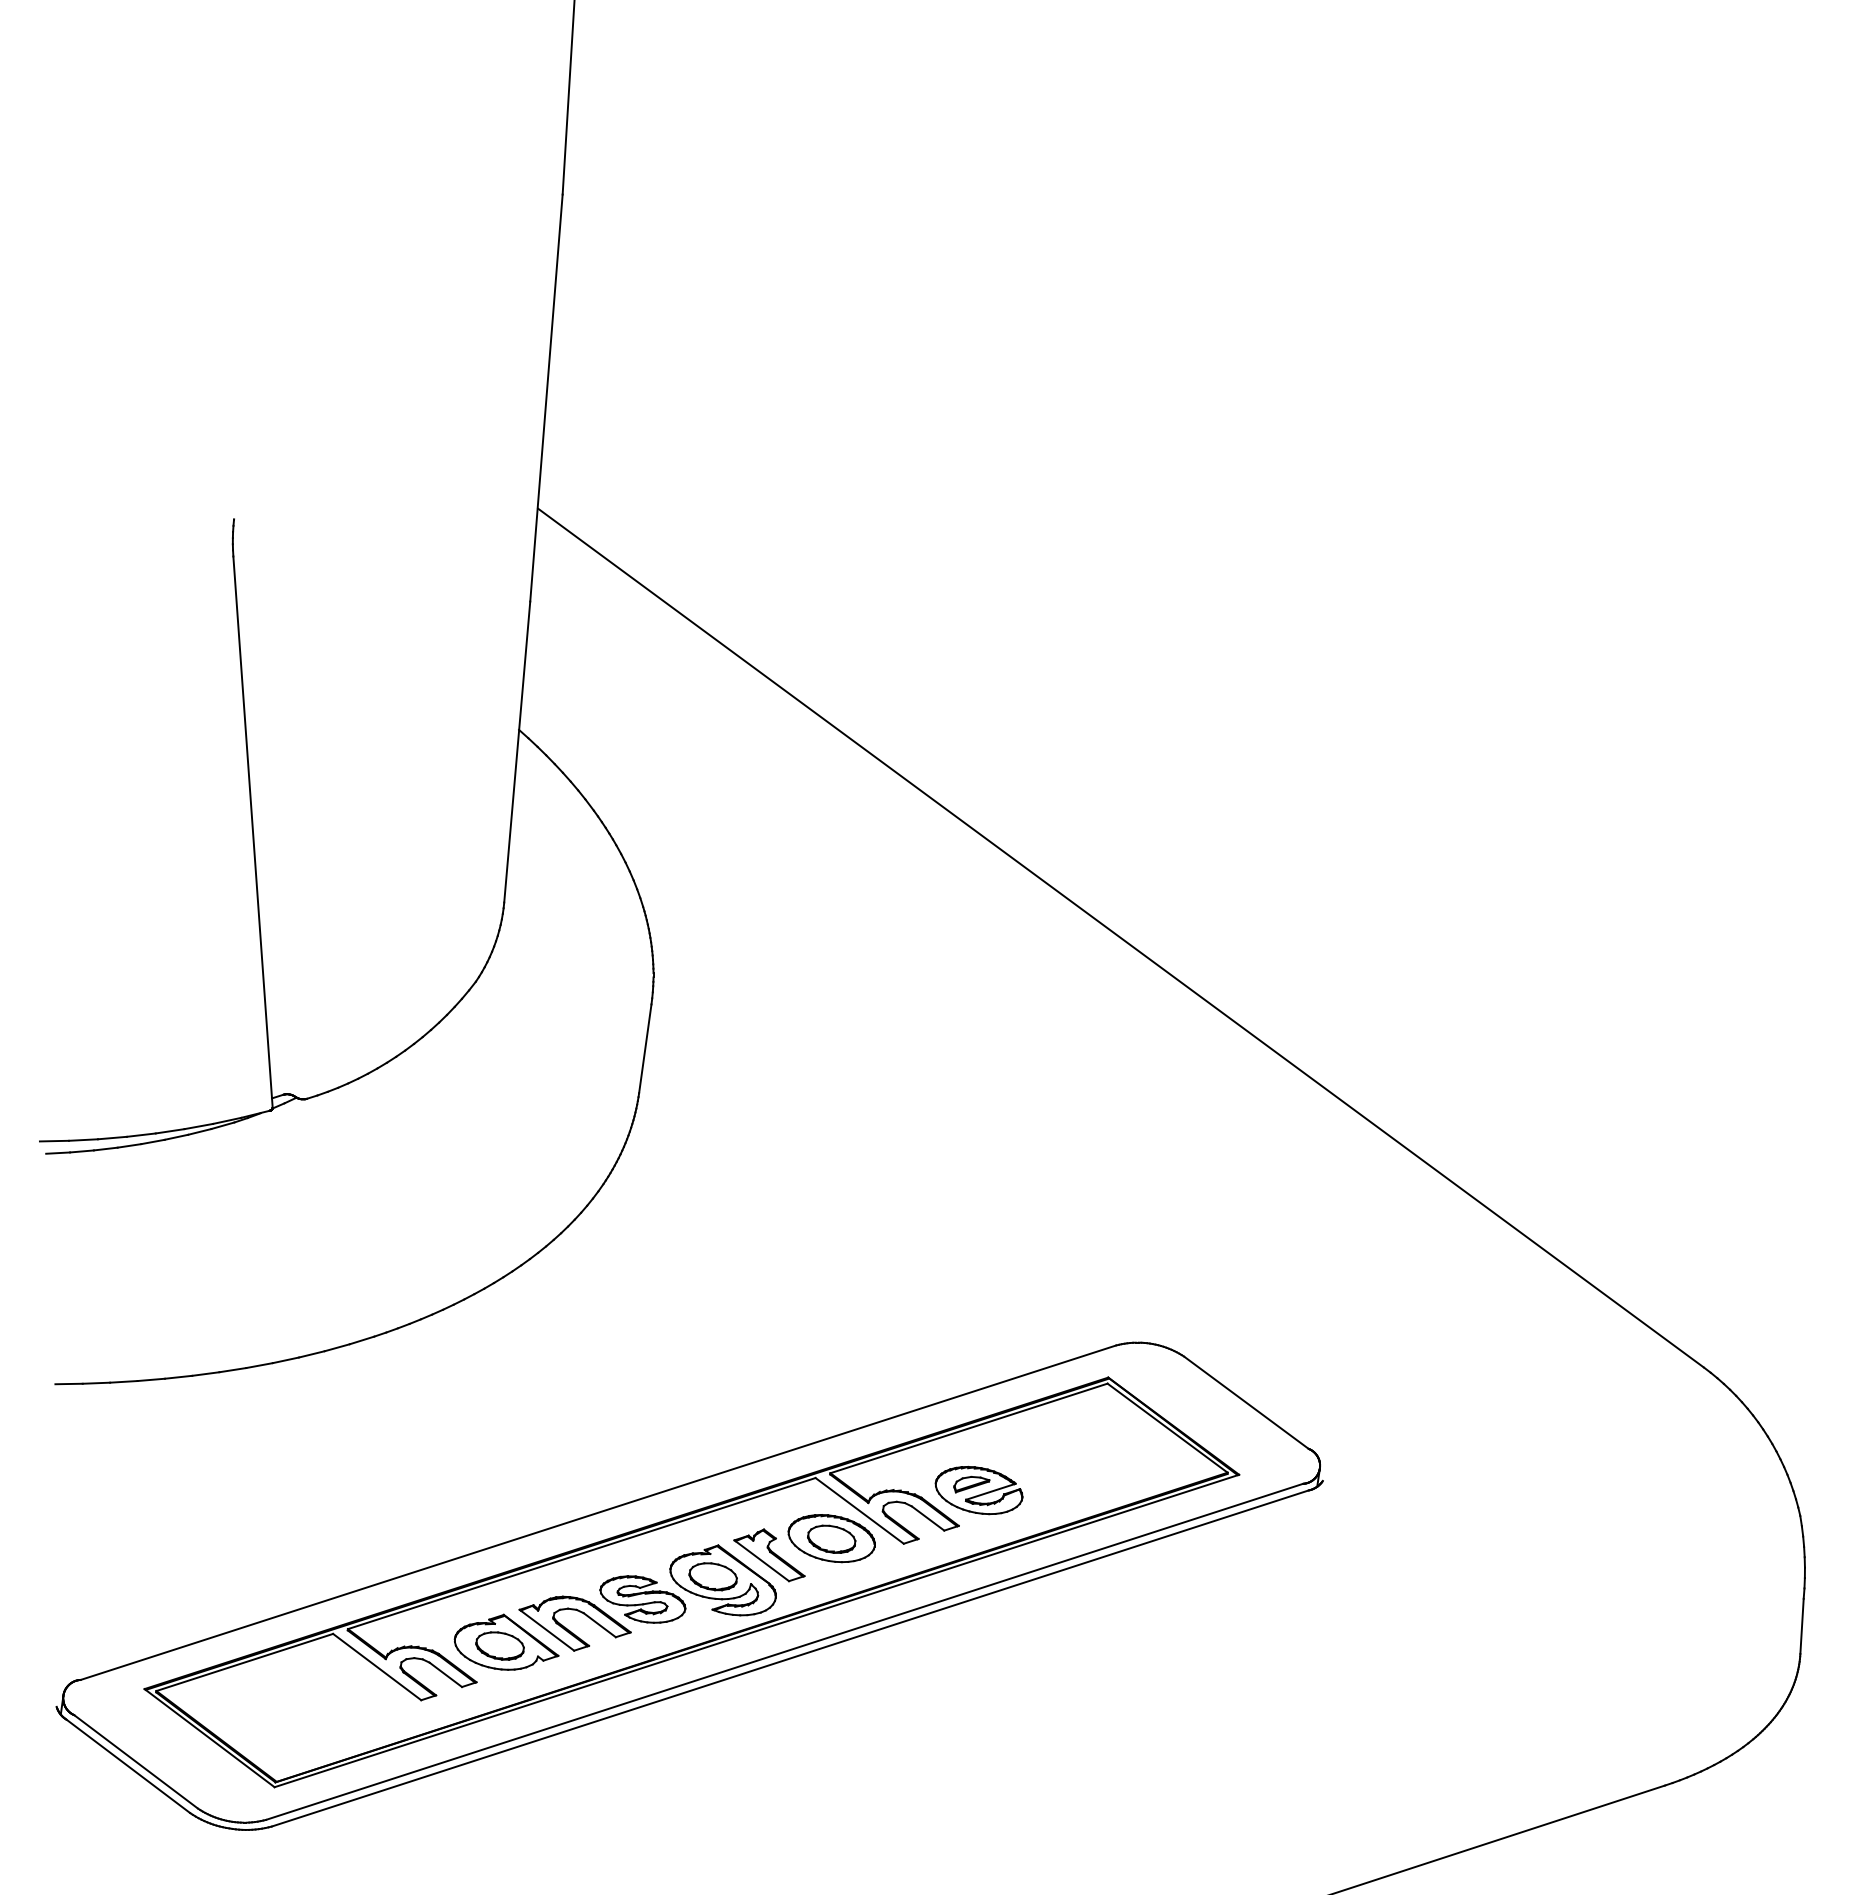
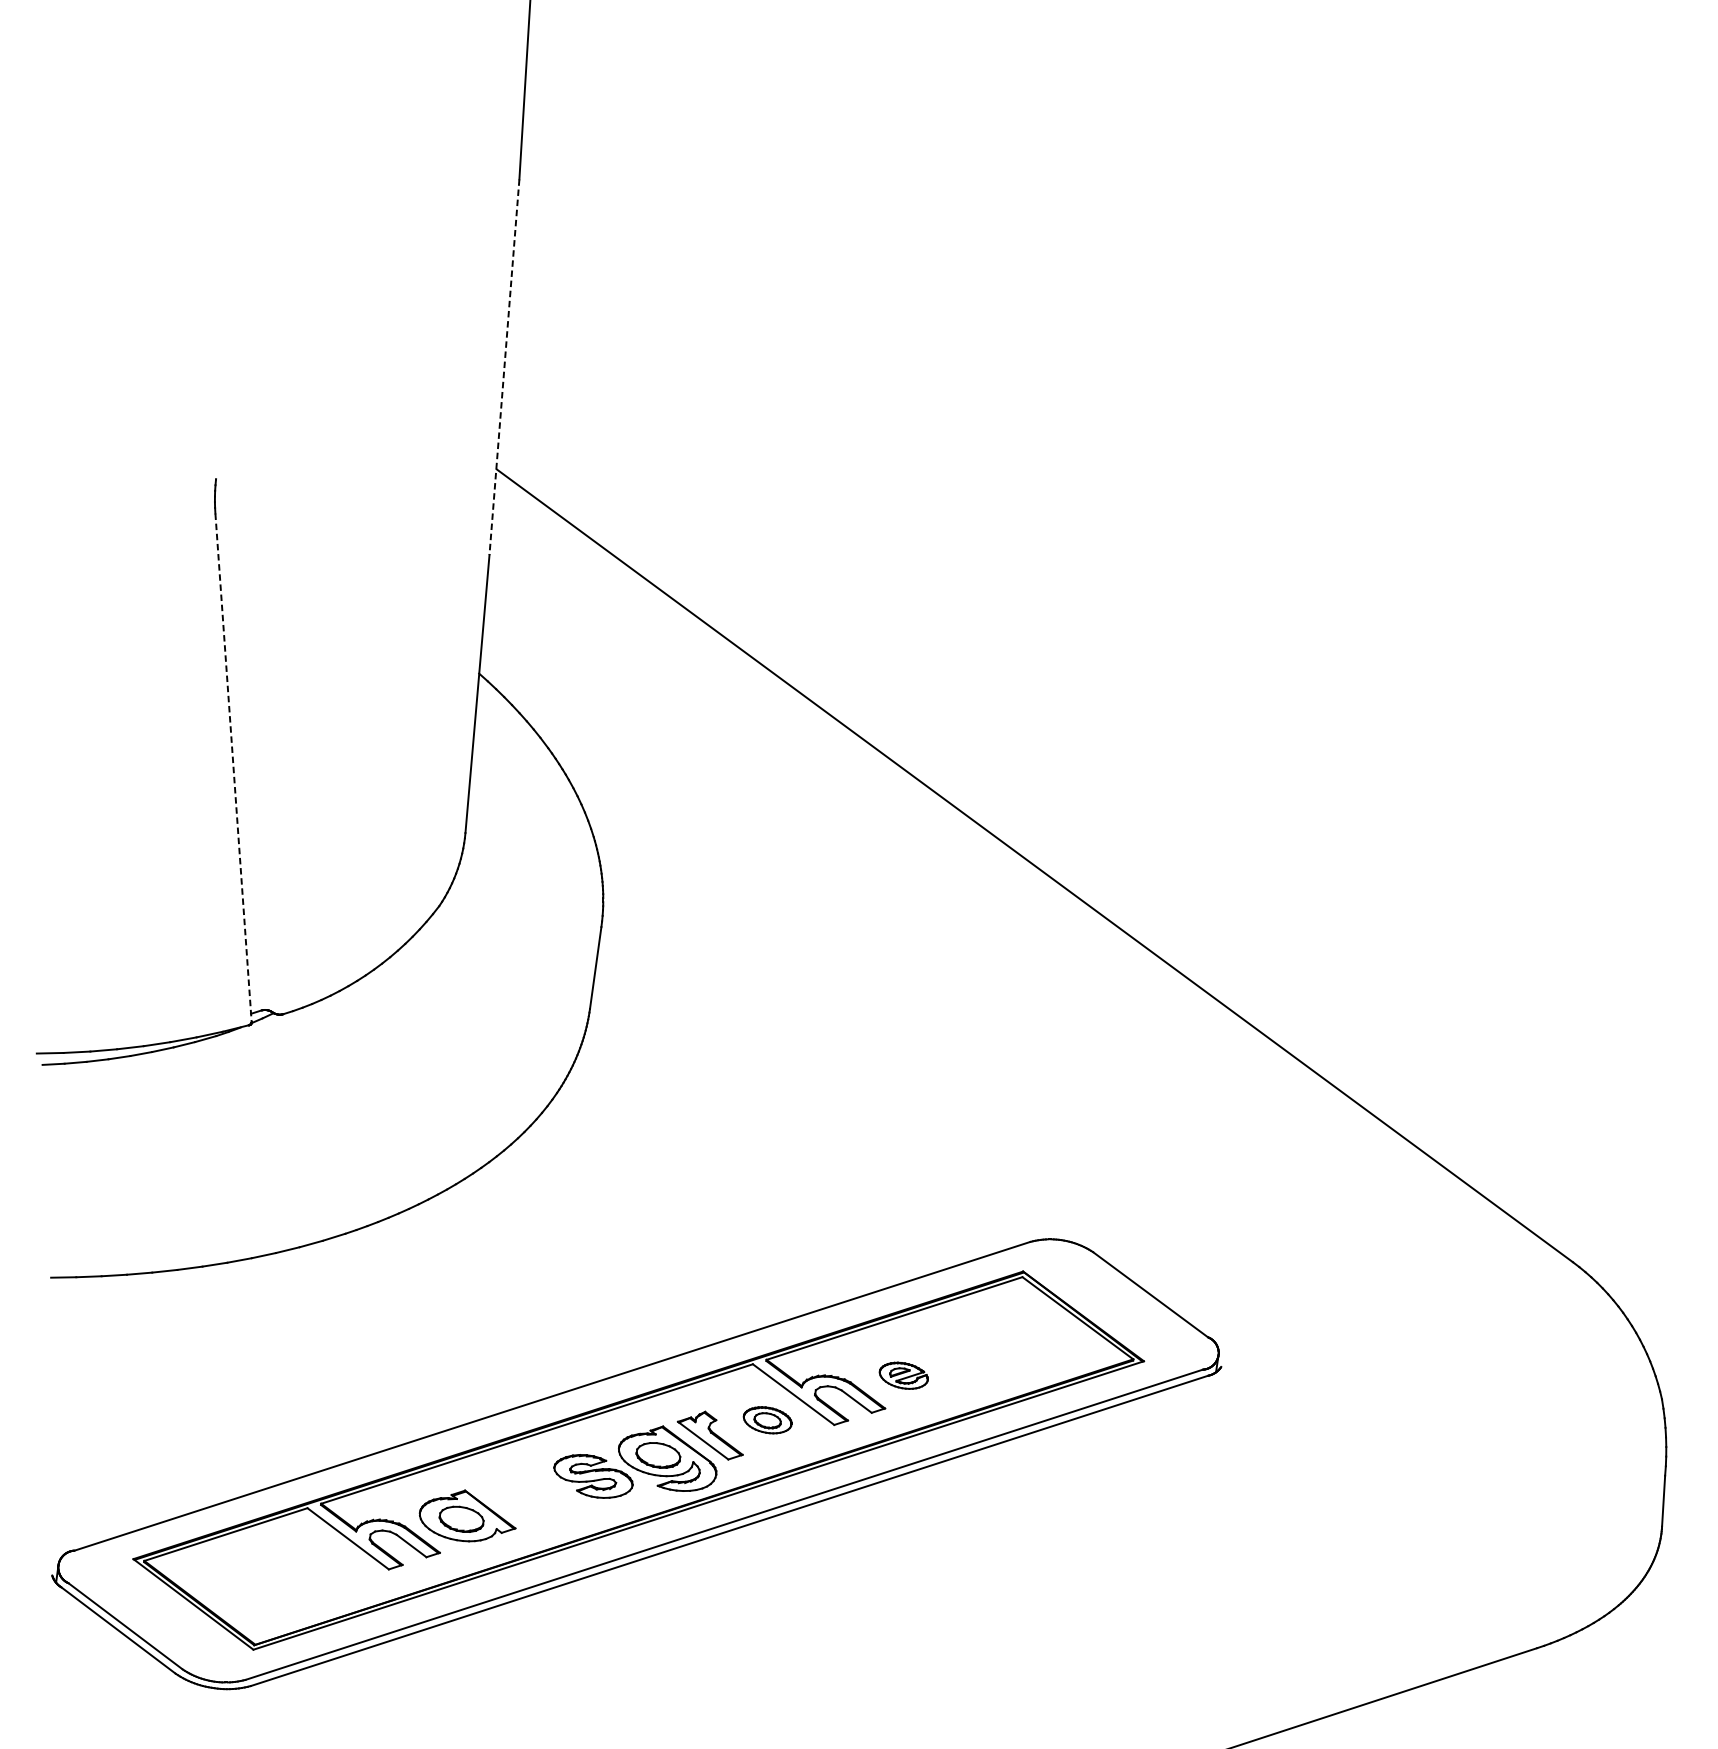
line: (546, 398) -> (504, 367), solid -> dashed
line: (253, 832) -> (233, 768), solid -> dashed
part: (978, 1490) -> (903, 1375), size x0.6
part: (831, 1538) -> (767, 1420), size x0.6
part: (570, 1630) -> (526, 1505), removed

